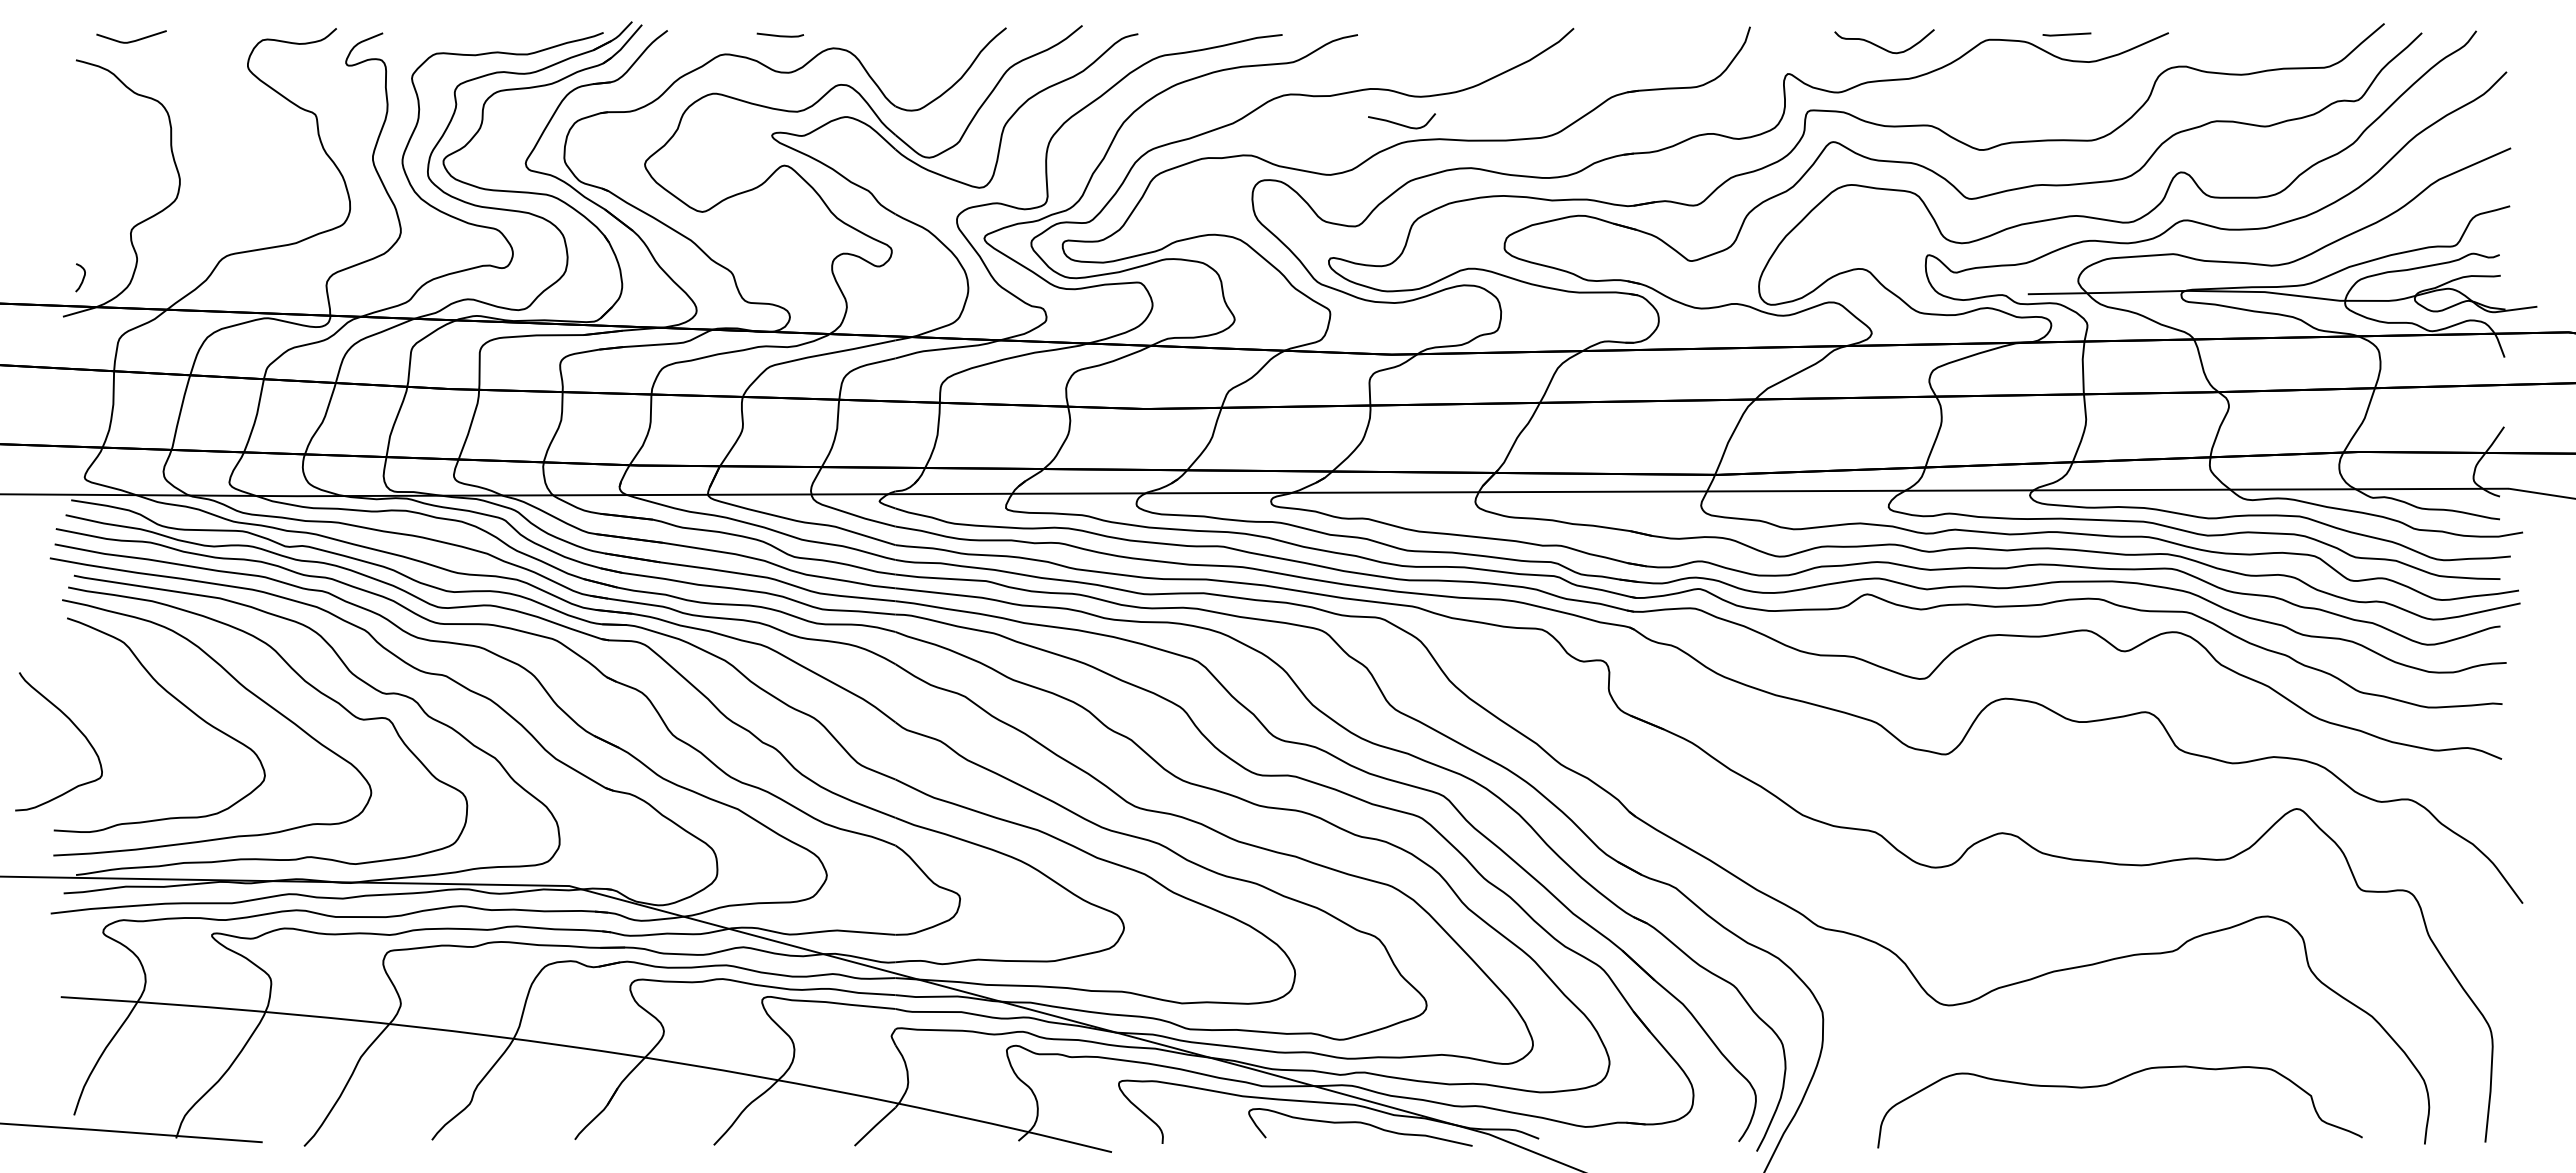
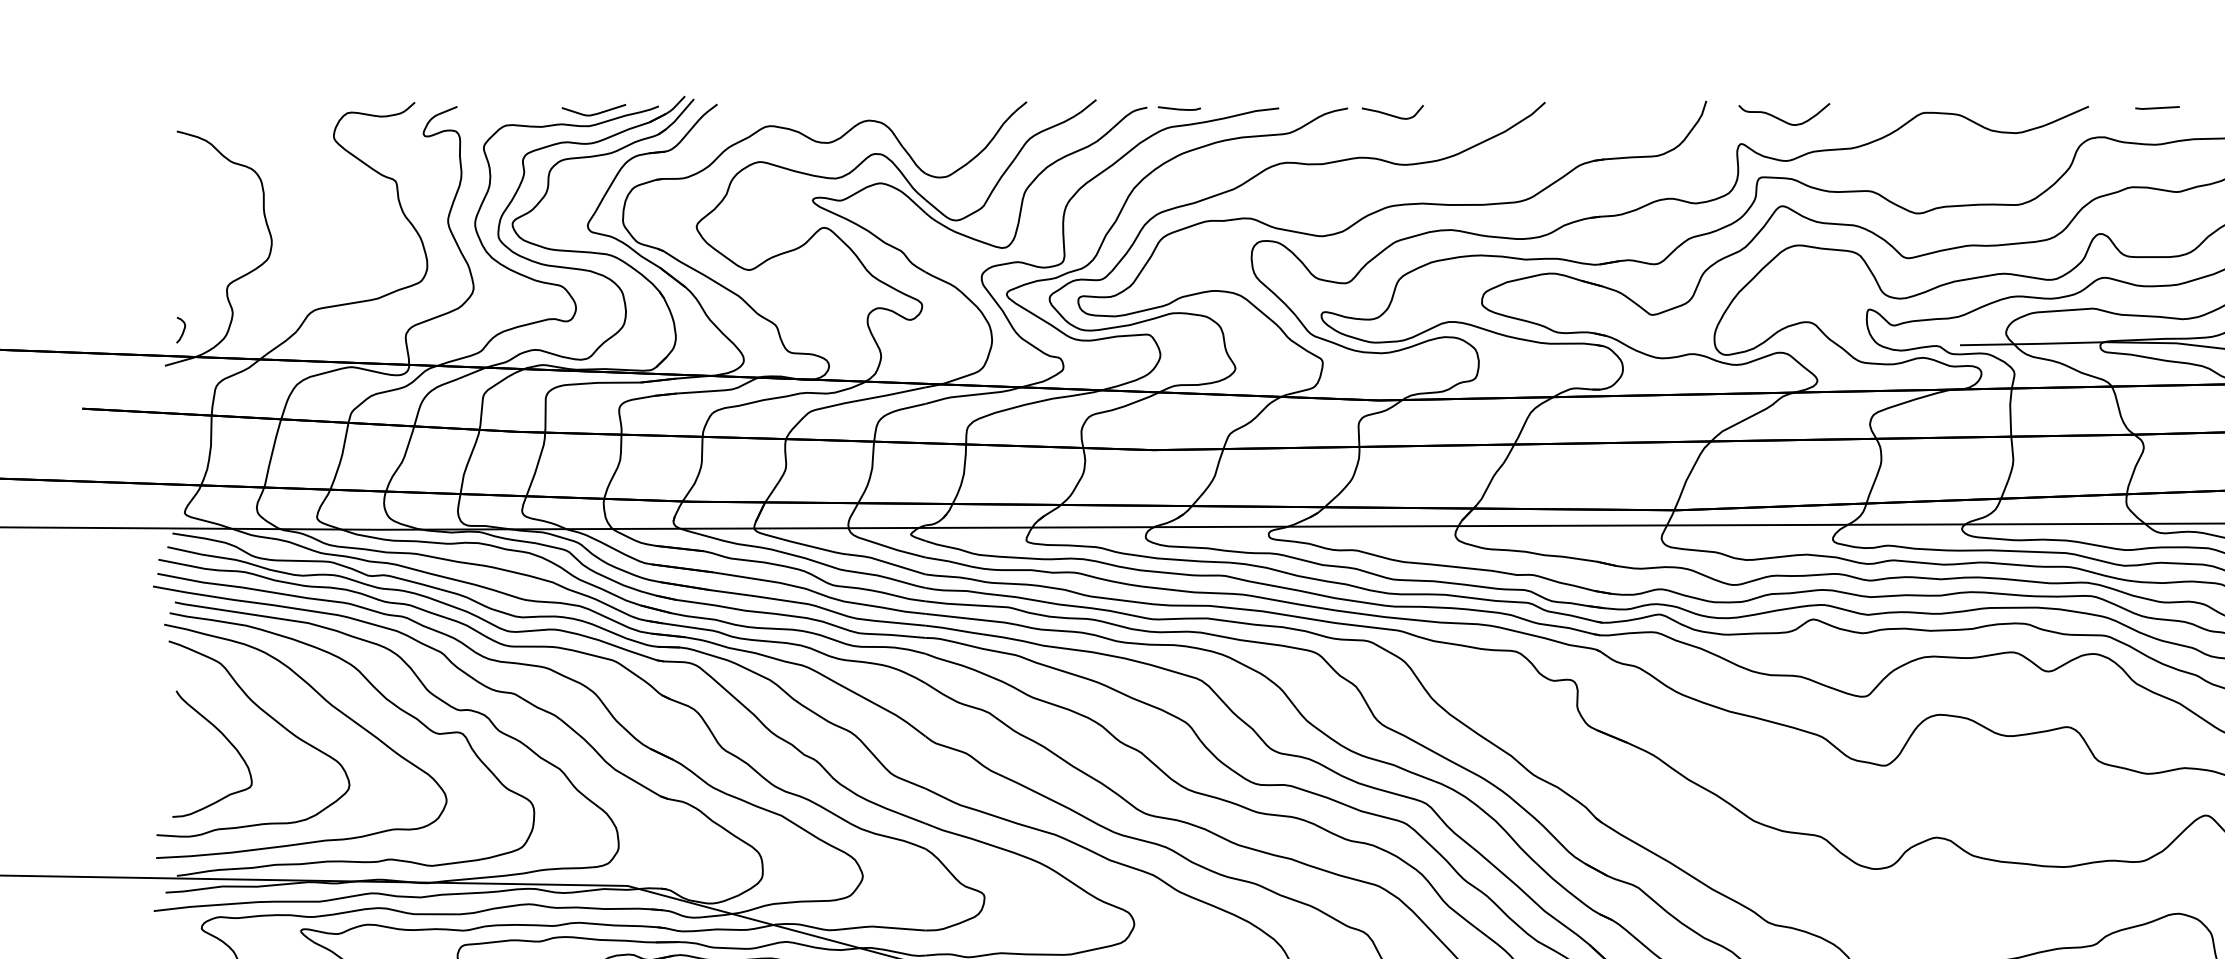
line: (2066, 34) -> (2157, 107), moved
line: (779, 35) -> (1178, 108), moved
curve: (131, 40) -> (593, 113), moved
curve: (1883, 47) -> (1783, 119), moved
curve: (1400, 123) -> (1391, 114), moved
curve: (74, 726) -> (226, 740), moved

